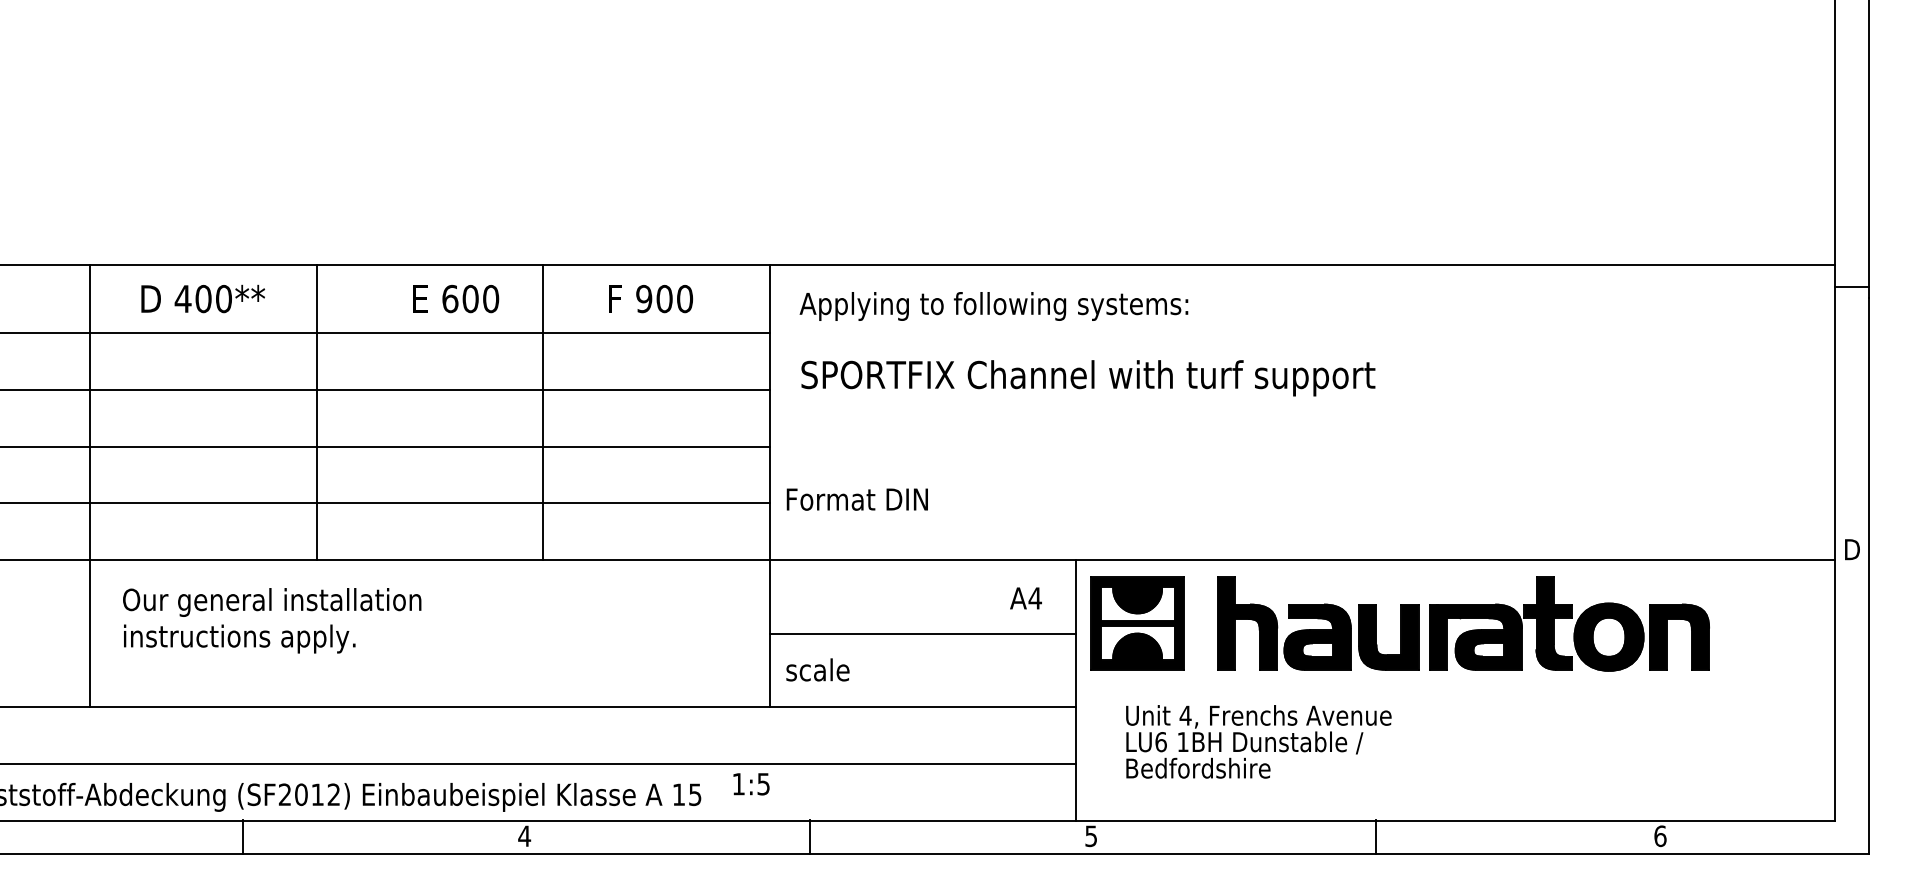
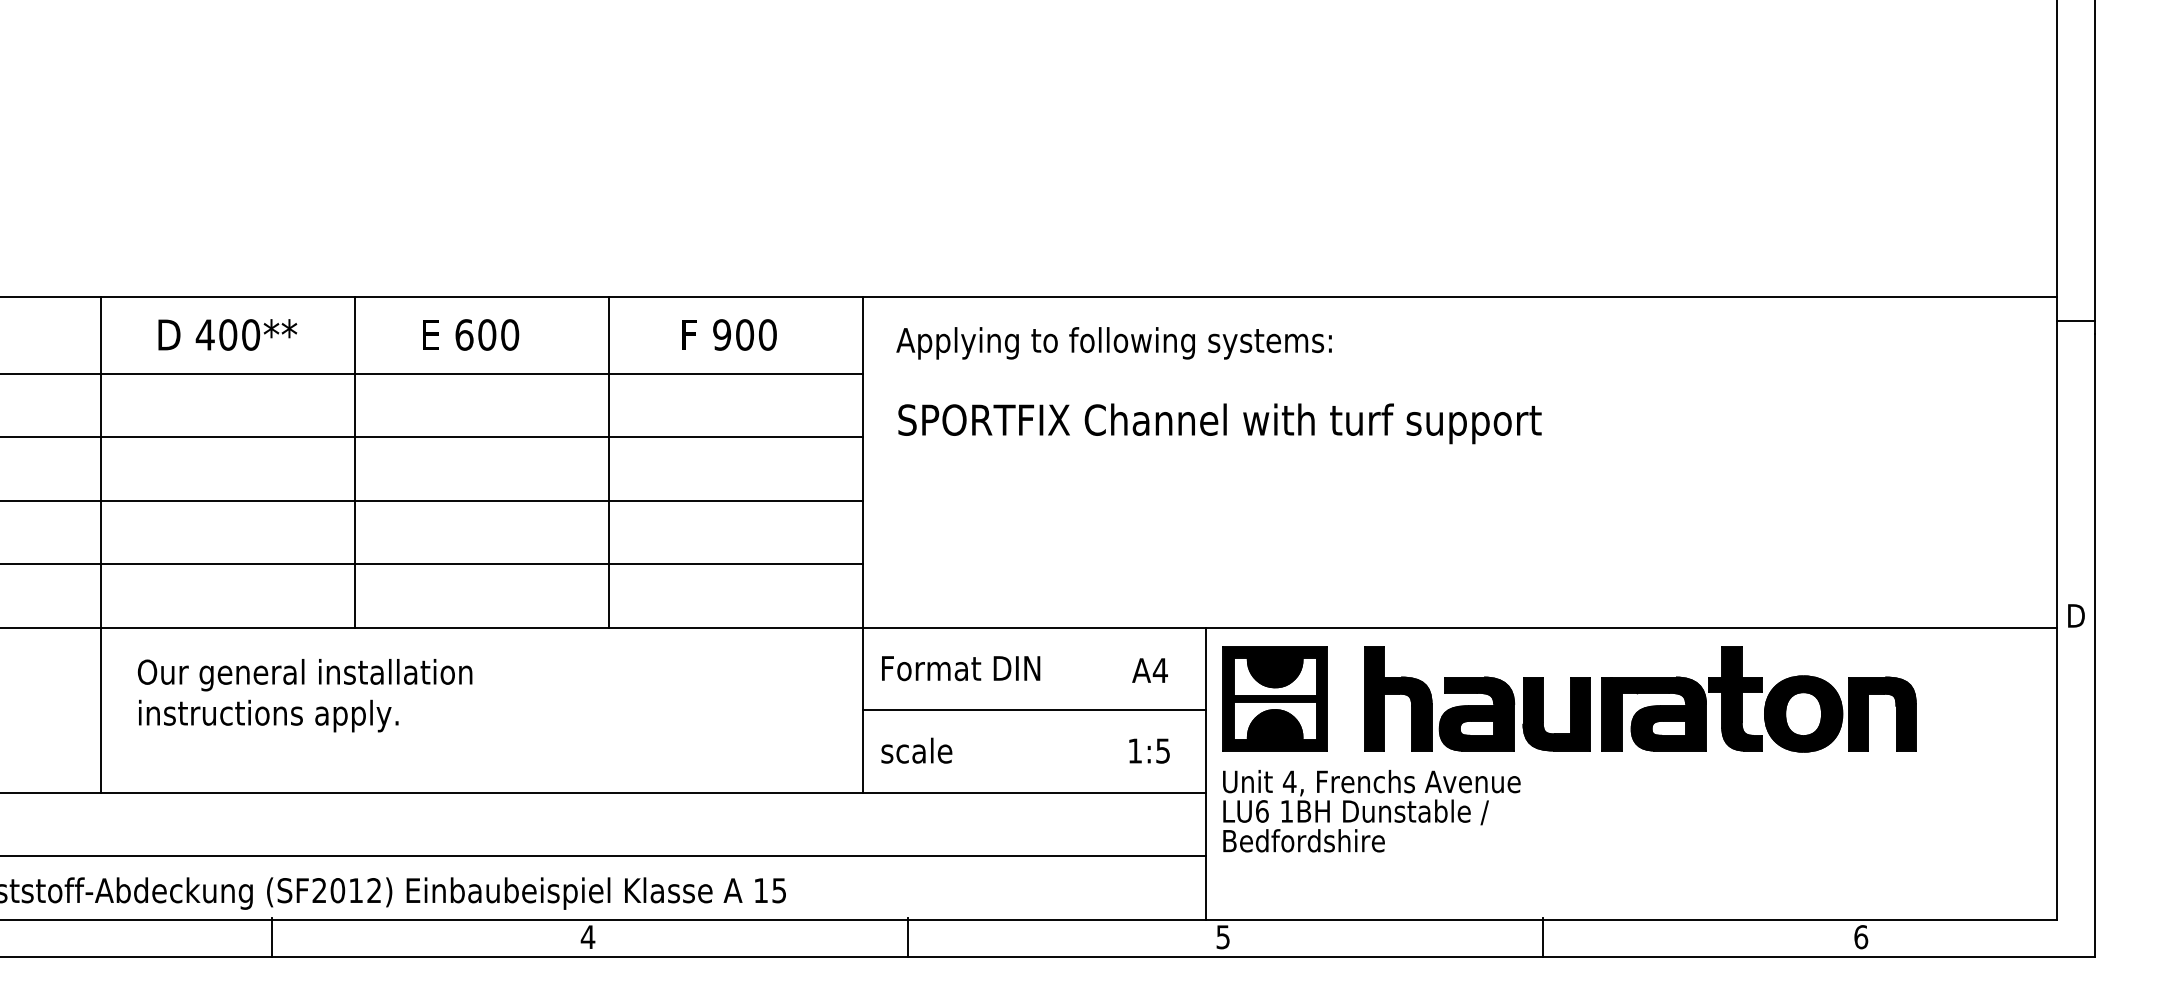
text: (456, 298) -> (471, 334), moved
text: (856, 499) -> (960, 668), moved
text: (1258, 741) -> (1371, 810), moved
text: (751, 784) -> (1149, 751), moved

